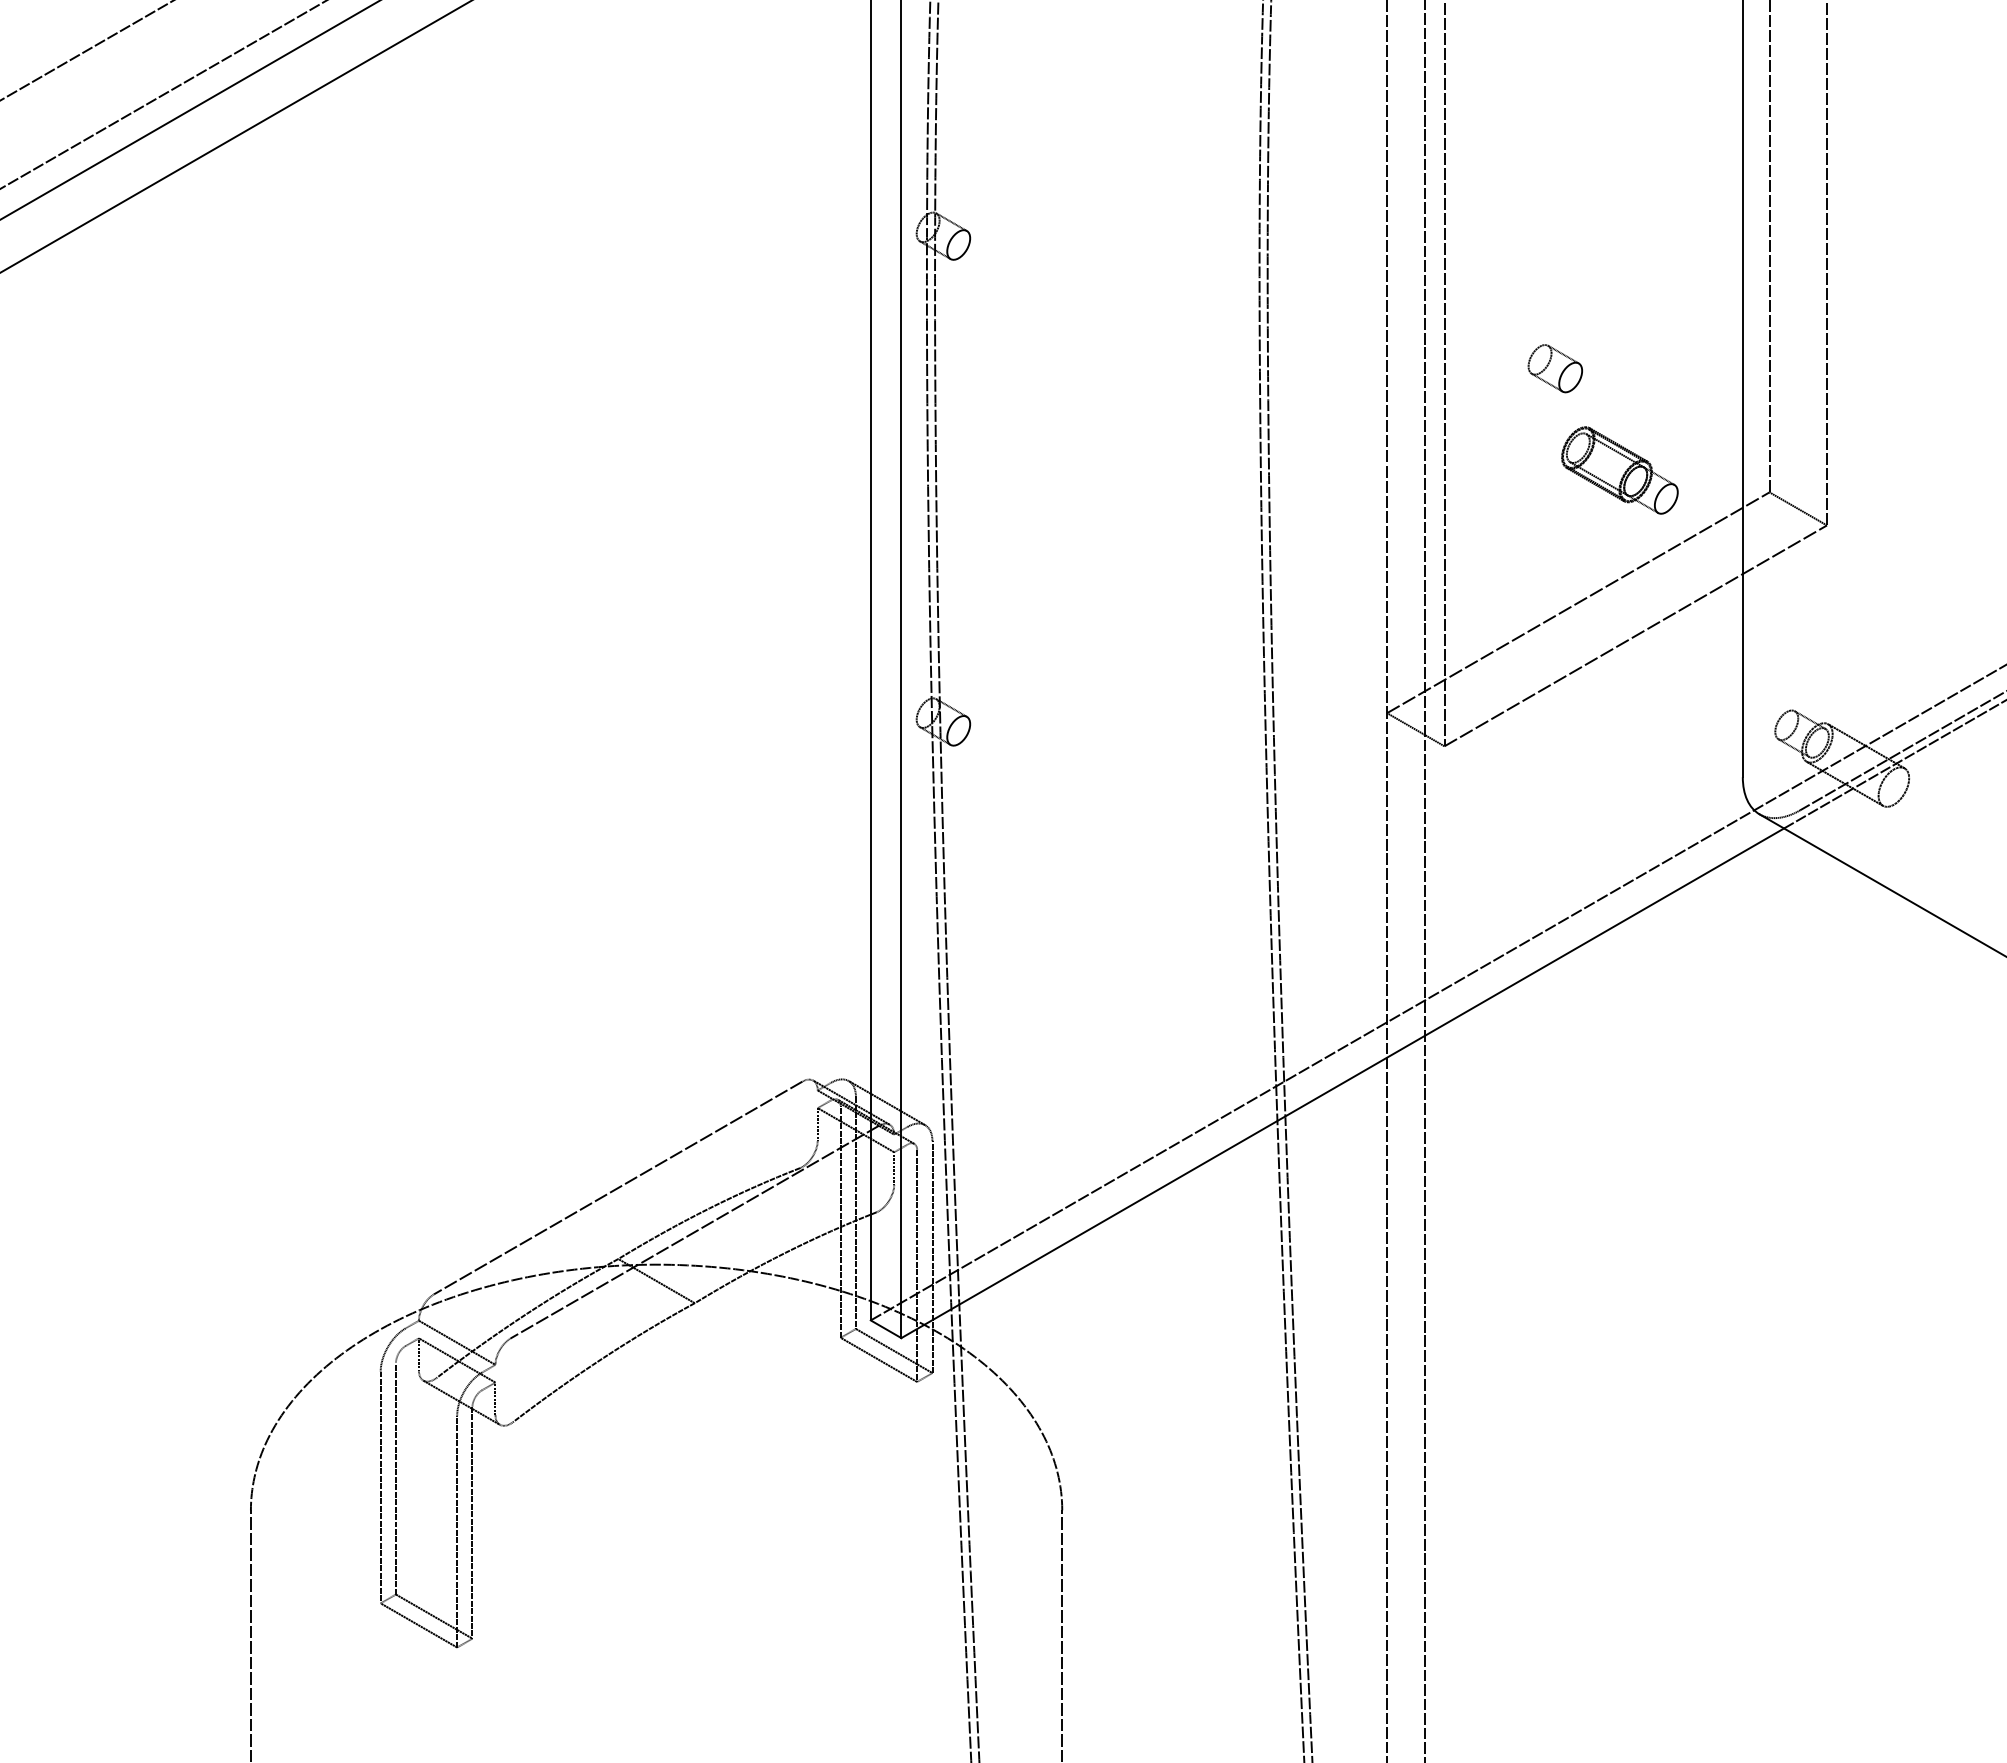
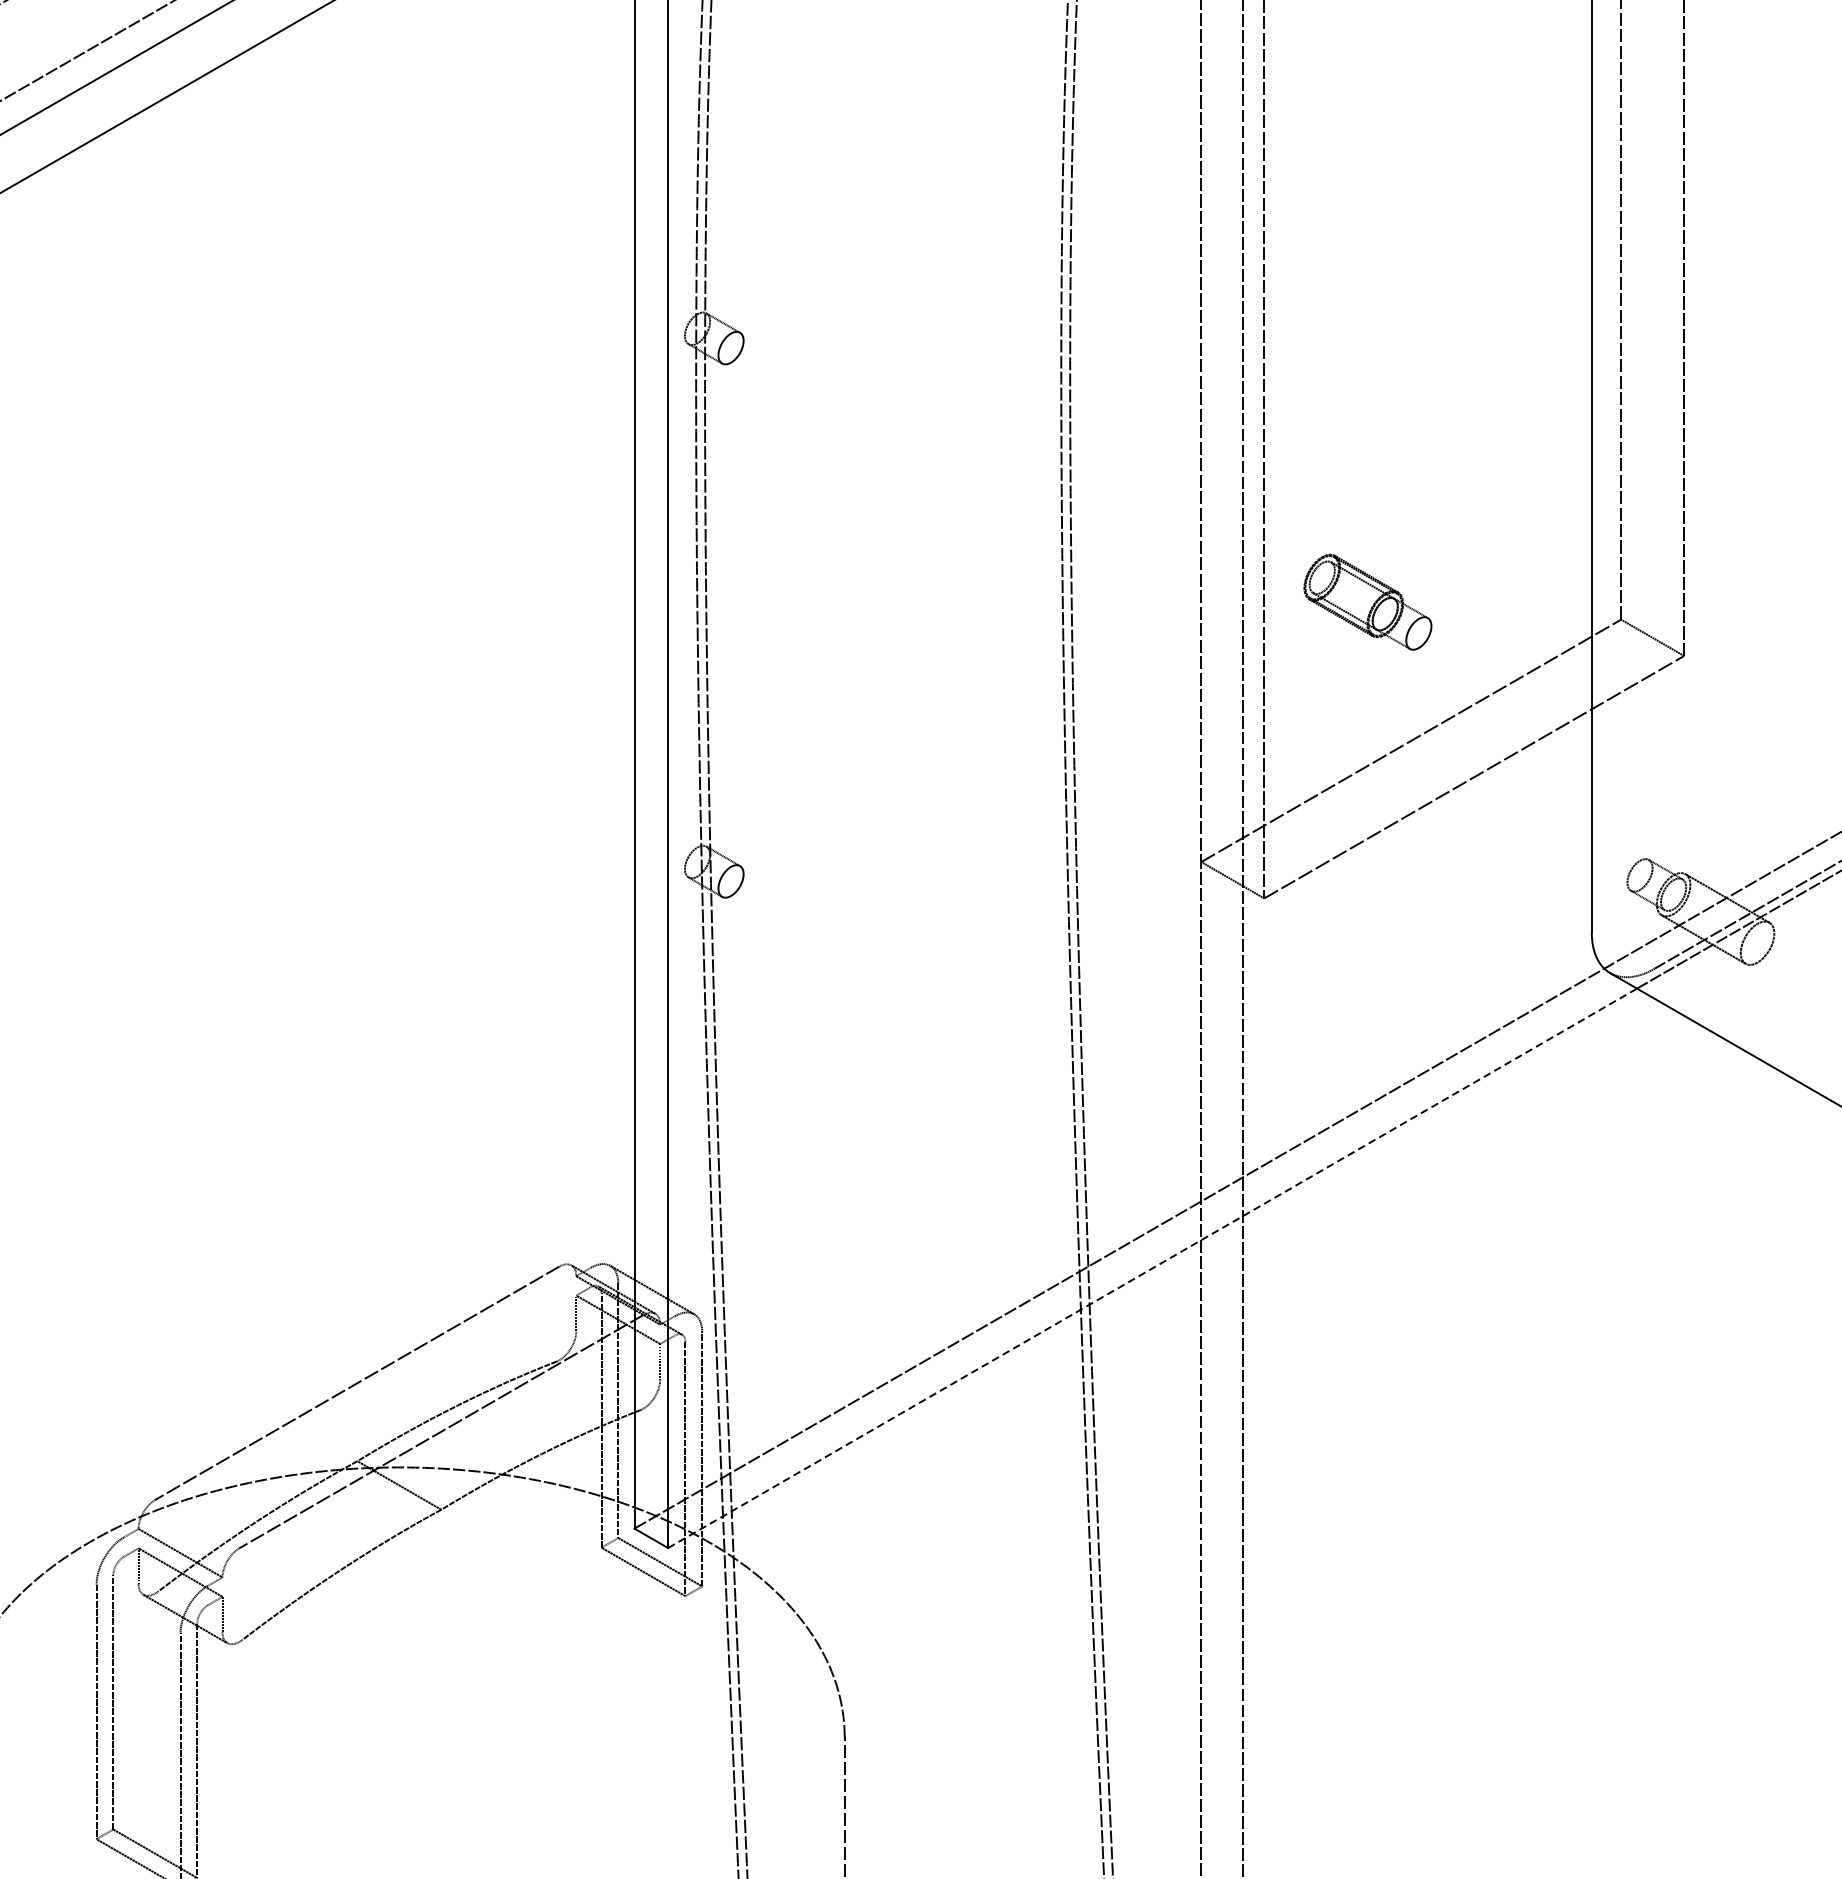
part: (1554, 368) -> (1385, 483), removed
part: (1619, 470) -> (1367, 602), moved
line: (1342, 1083) -> (1152, 1268), solid -> dashed

